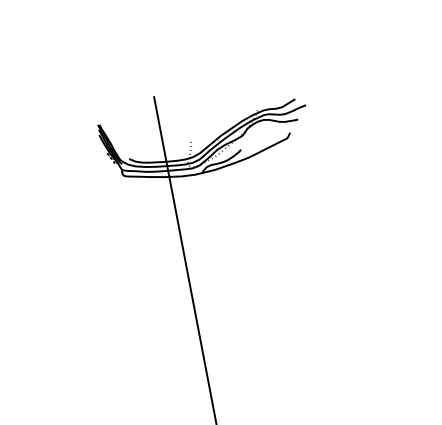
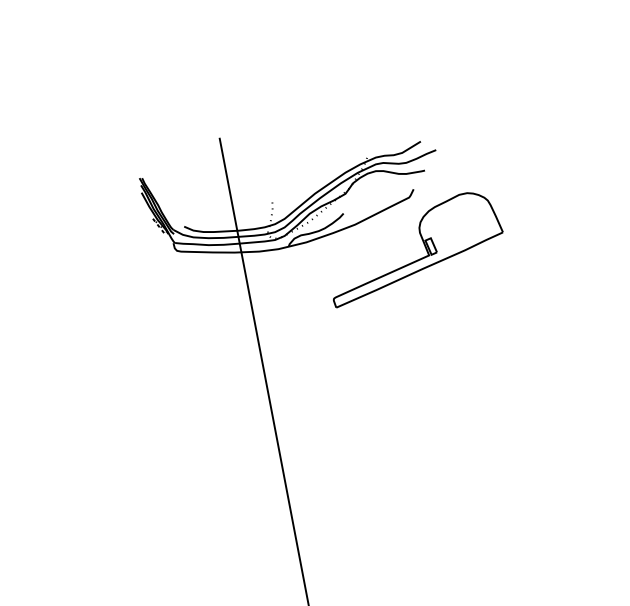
part: (293, 175) -> (418, 250), added

